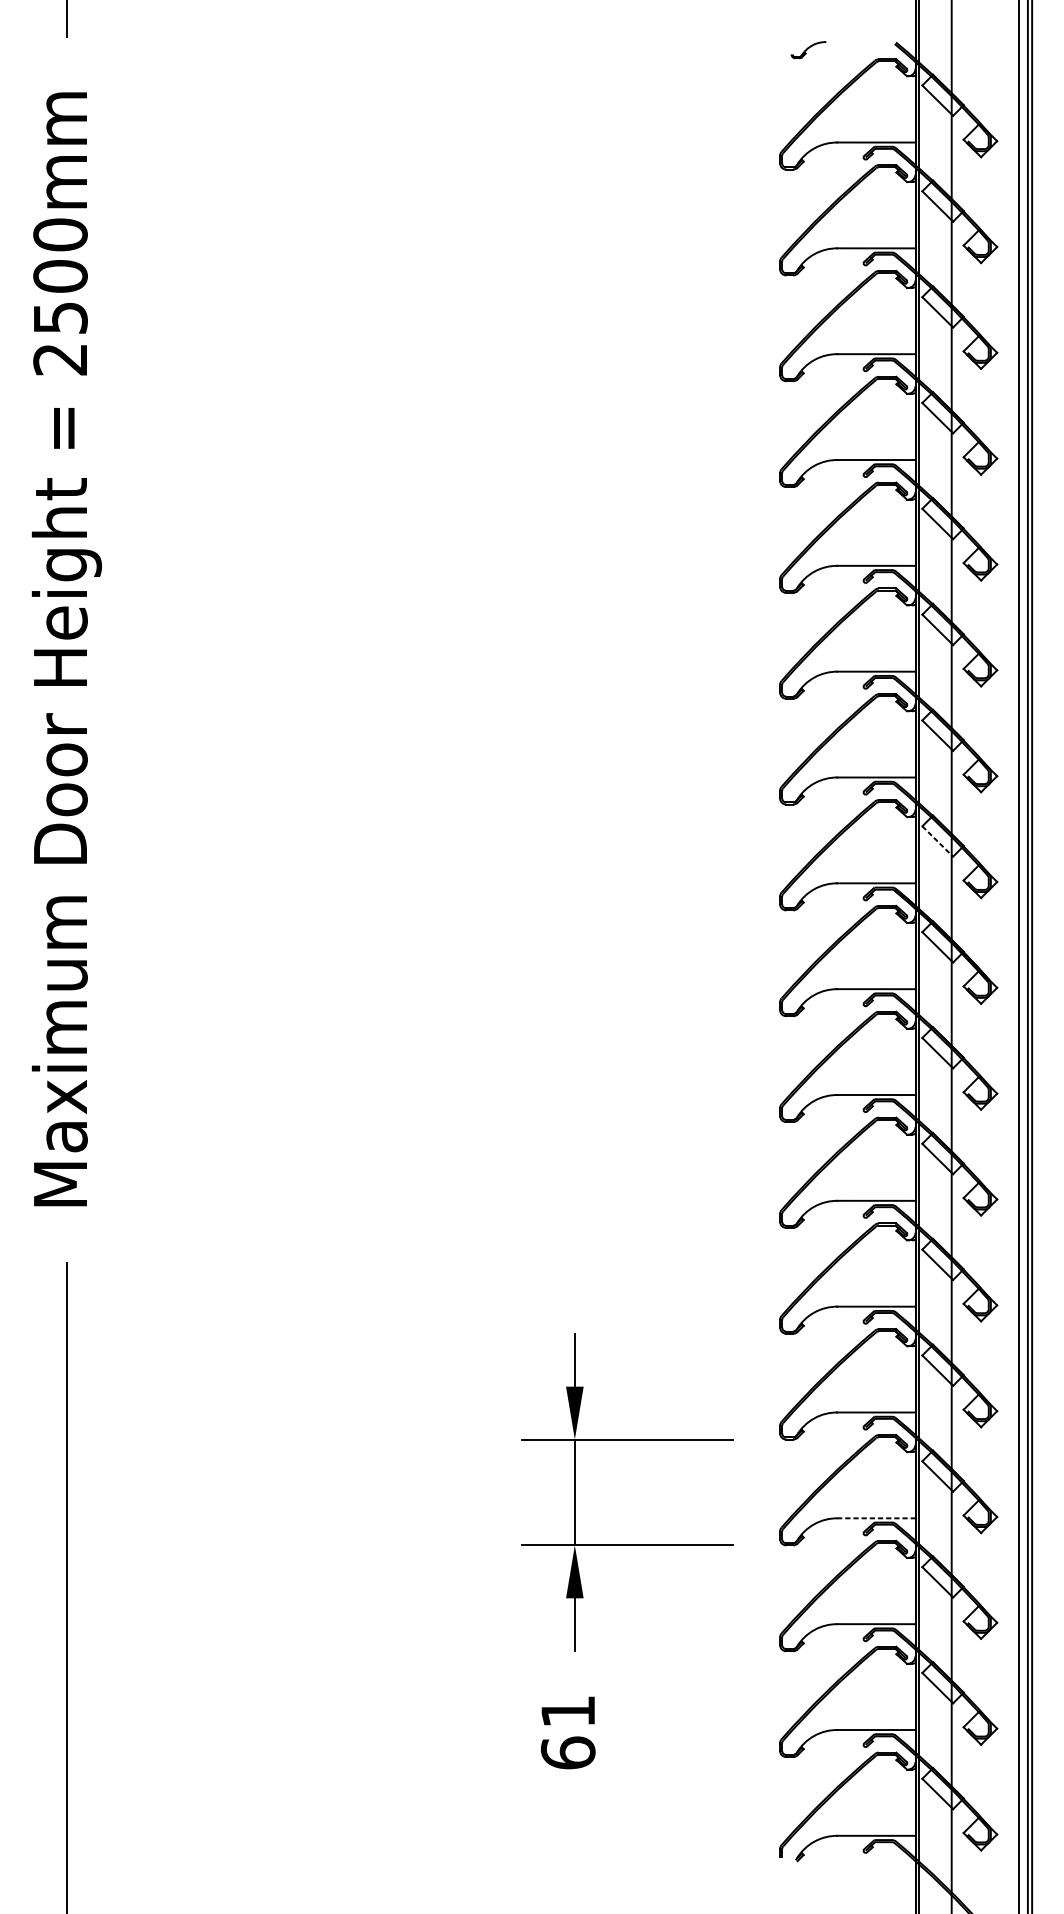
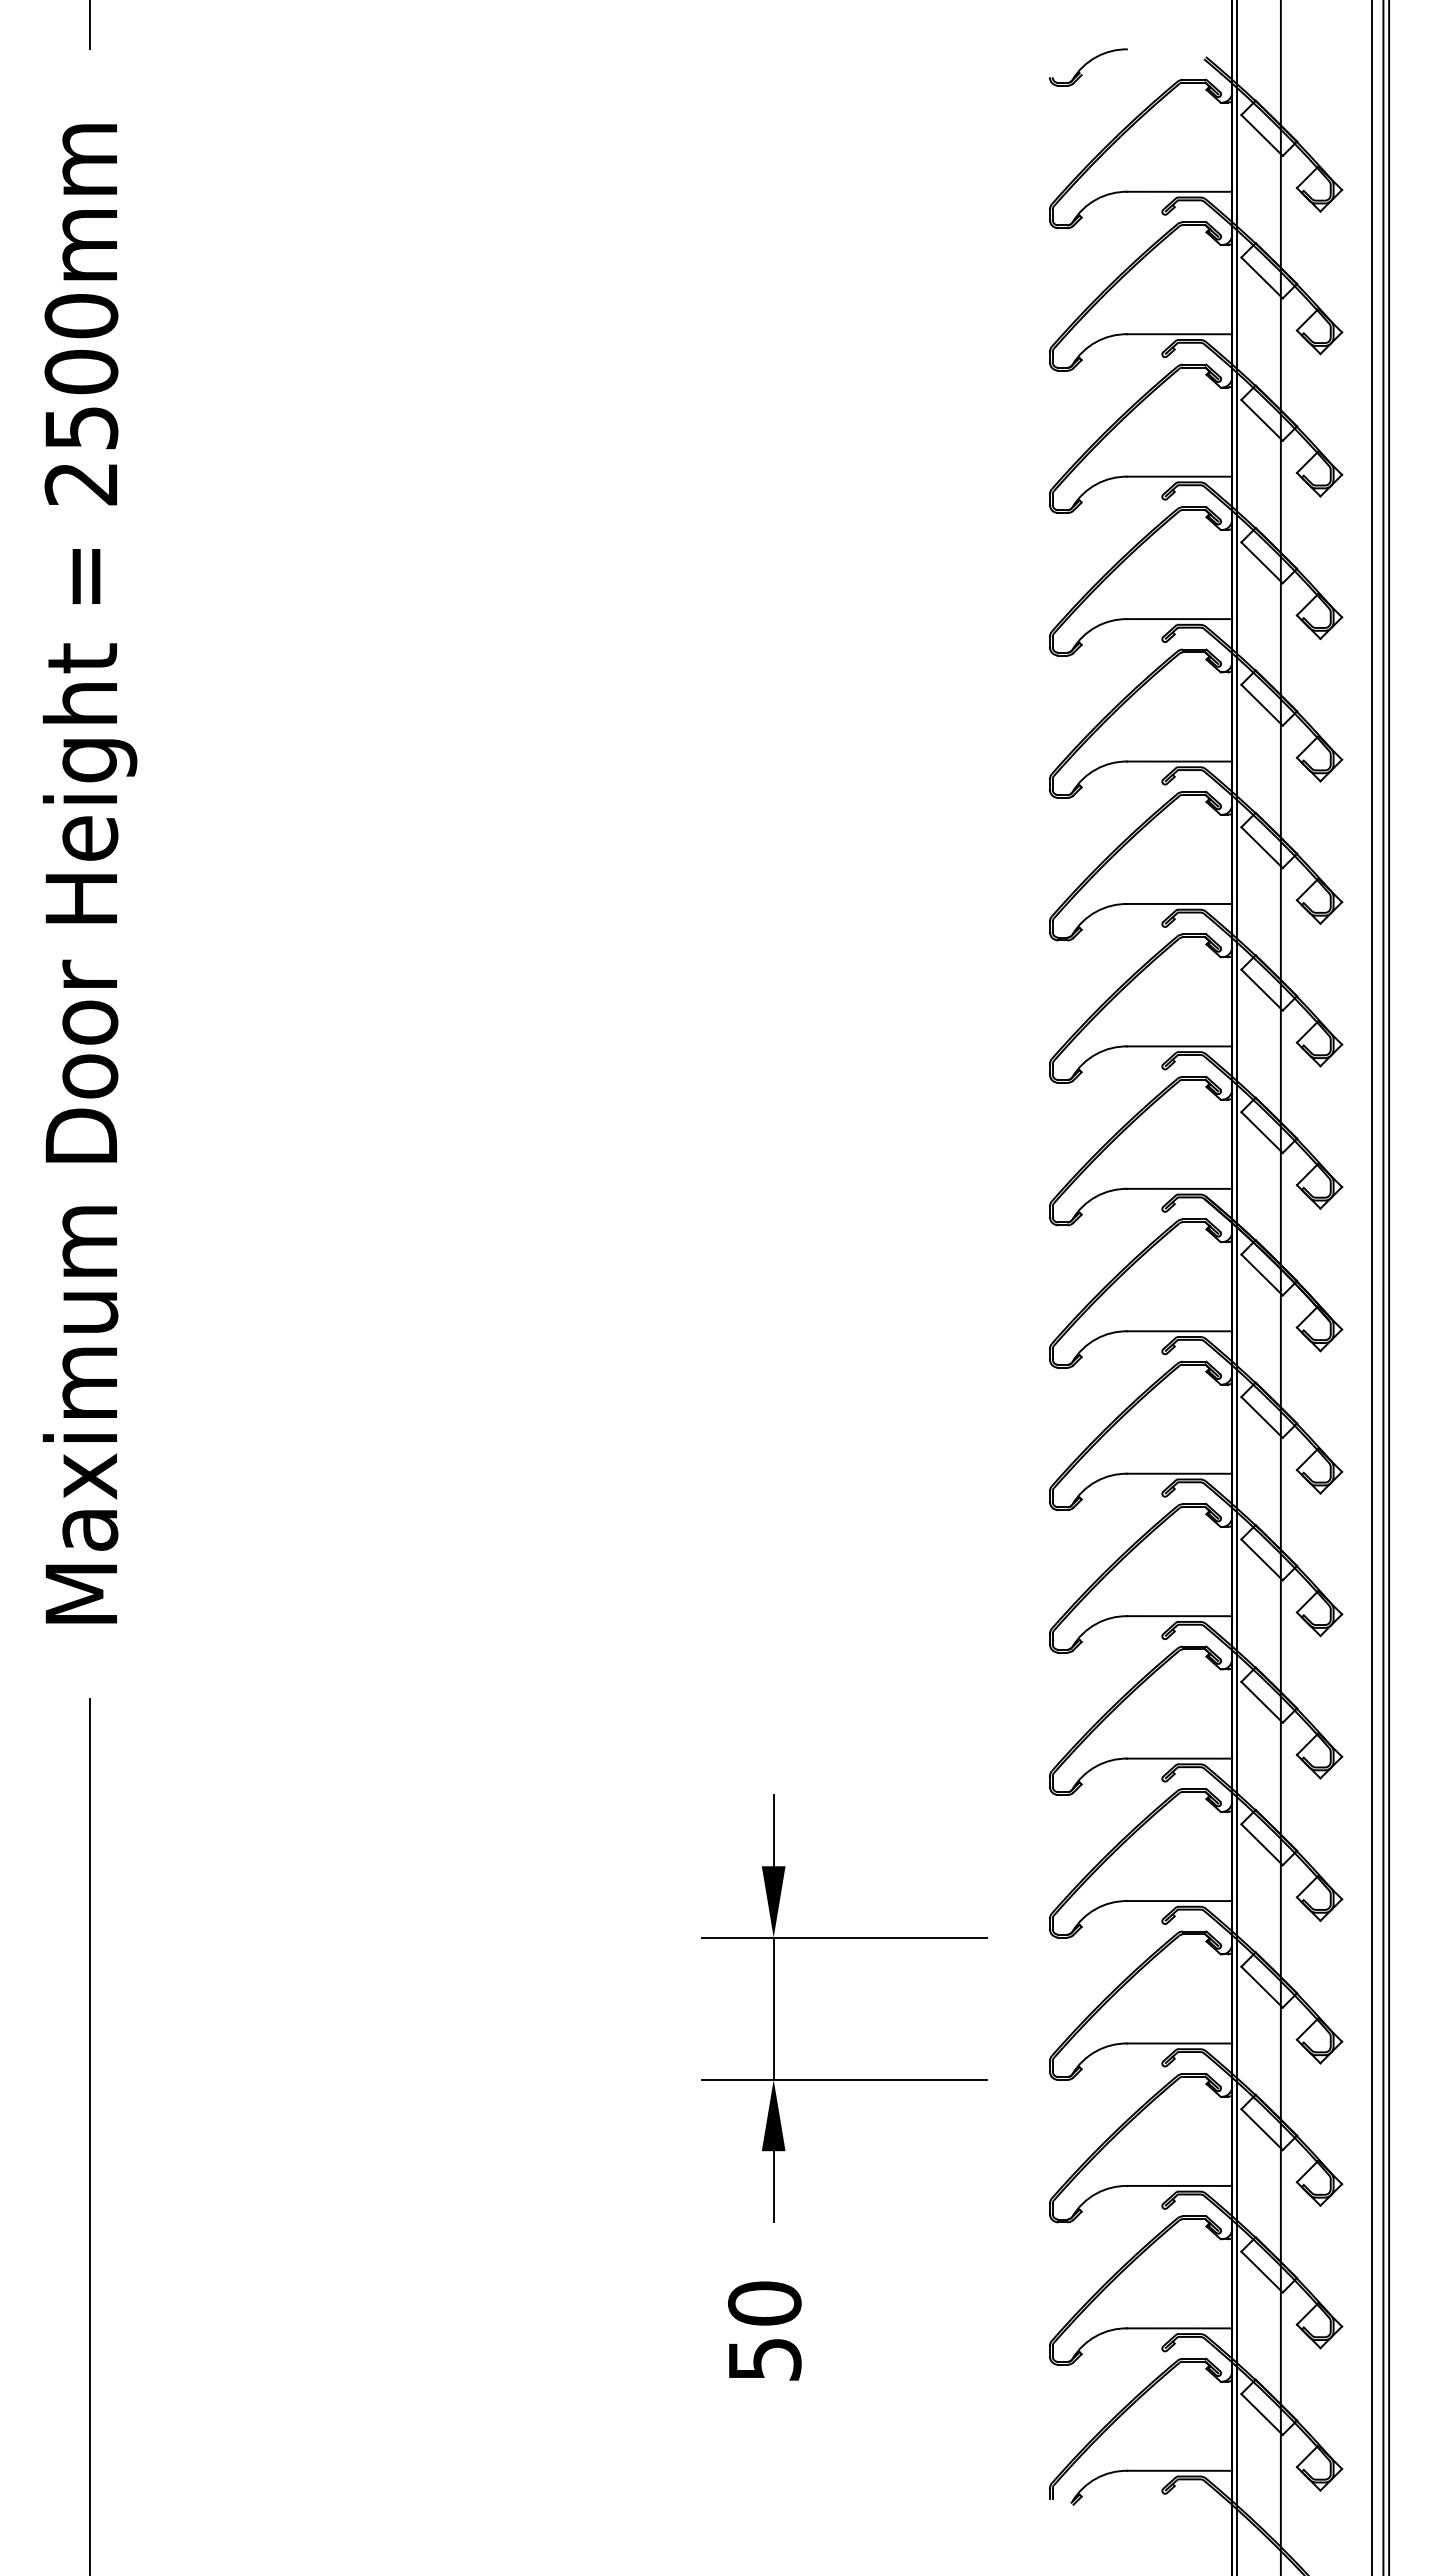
part: (808, 50) -> (1088, 67), size x1.67
line: (938, 841) -> (1262, 1132), dashed -> solid
line: (876, 1518) -> (1179, 2043), dashed -> solid
text: (568, 1732) -> (764, 2331), 61 -> 50

